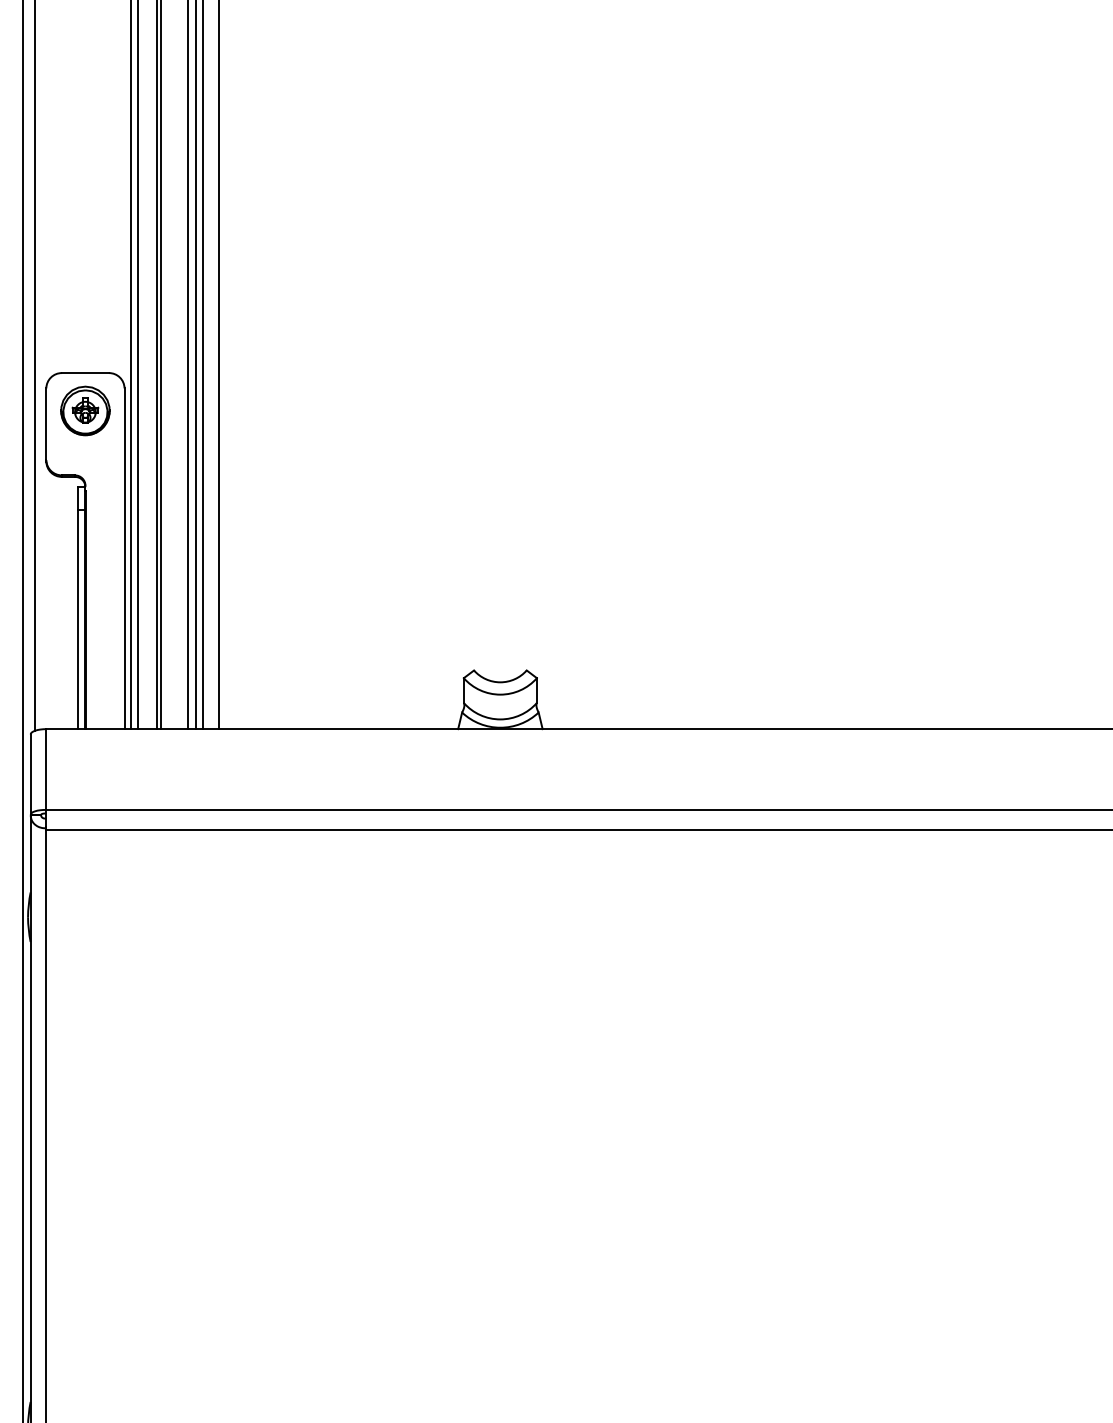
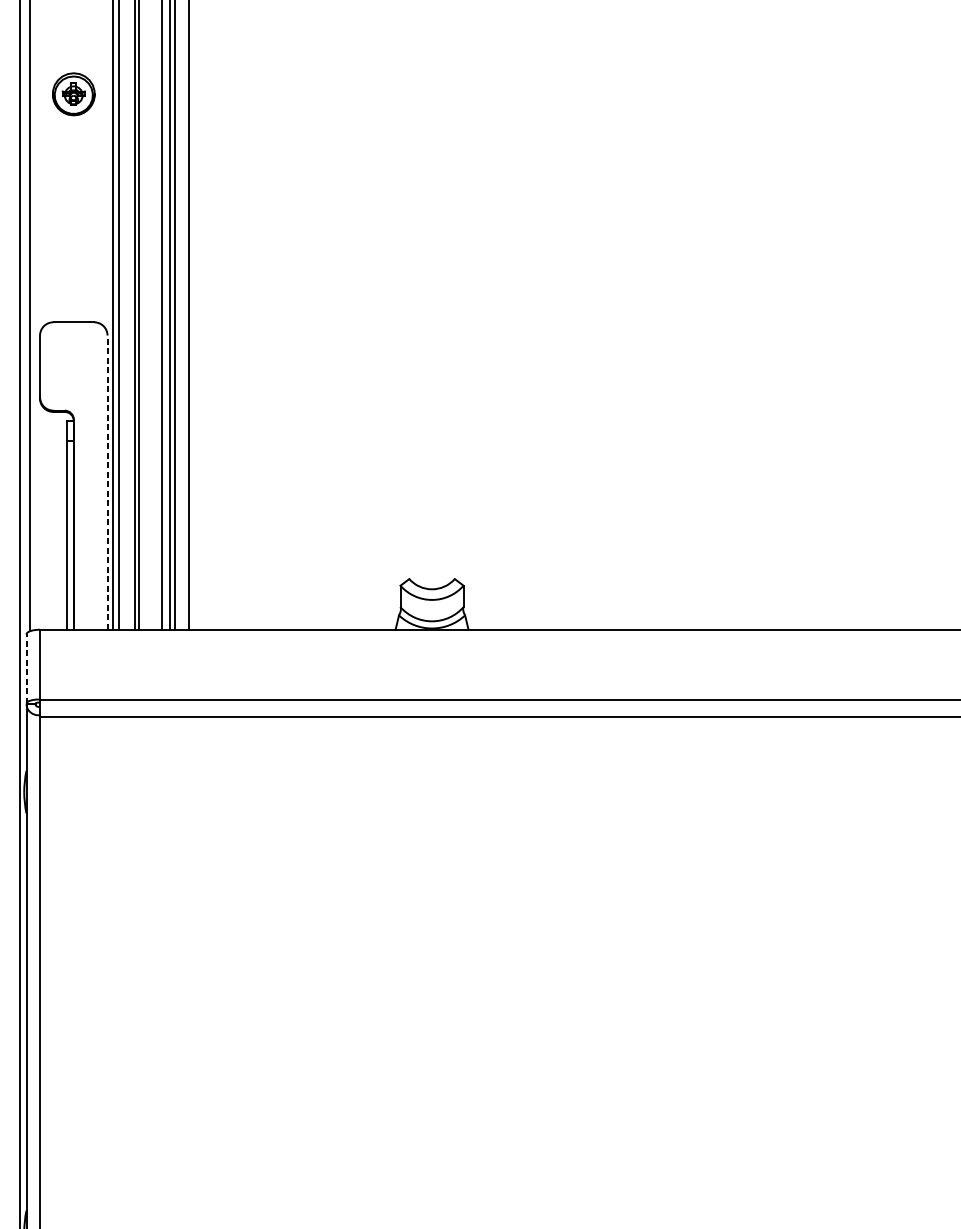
part: (85, 410) -> (73, 93), moved
line: (124, 558) -> (107, 482), solid -> dashed
line: (30, 774) -> (26, 668), solid -> dashed

